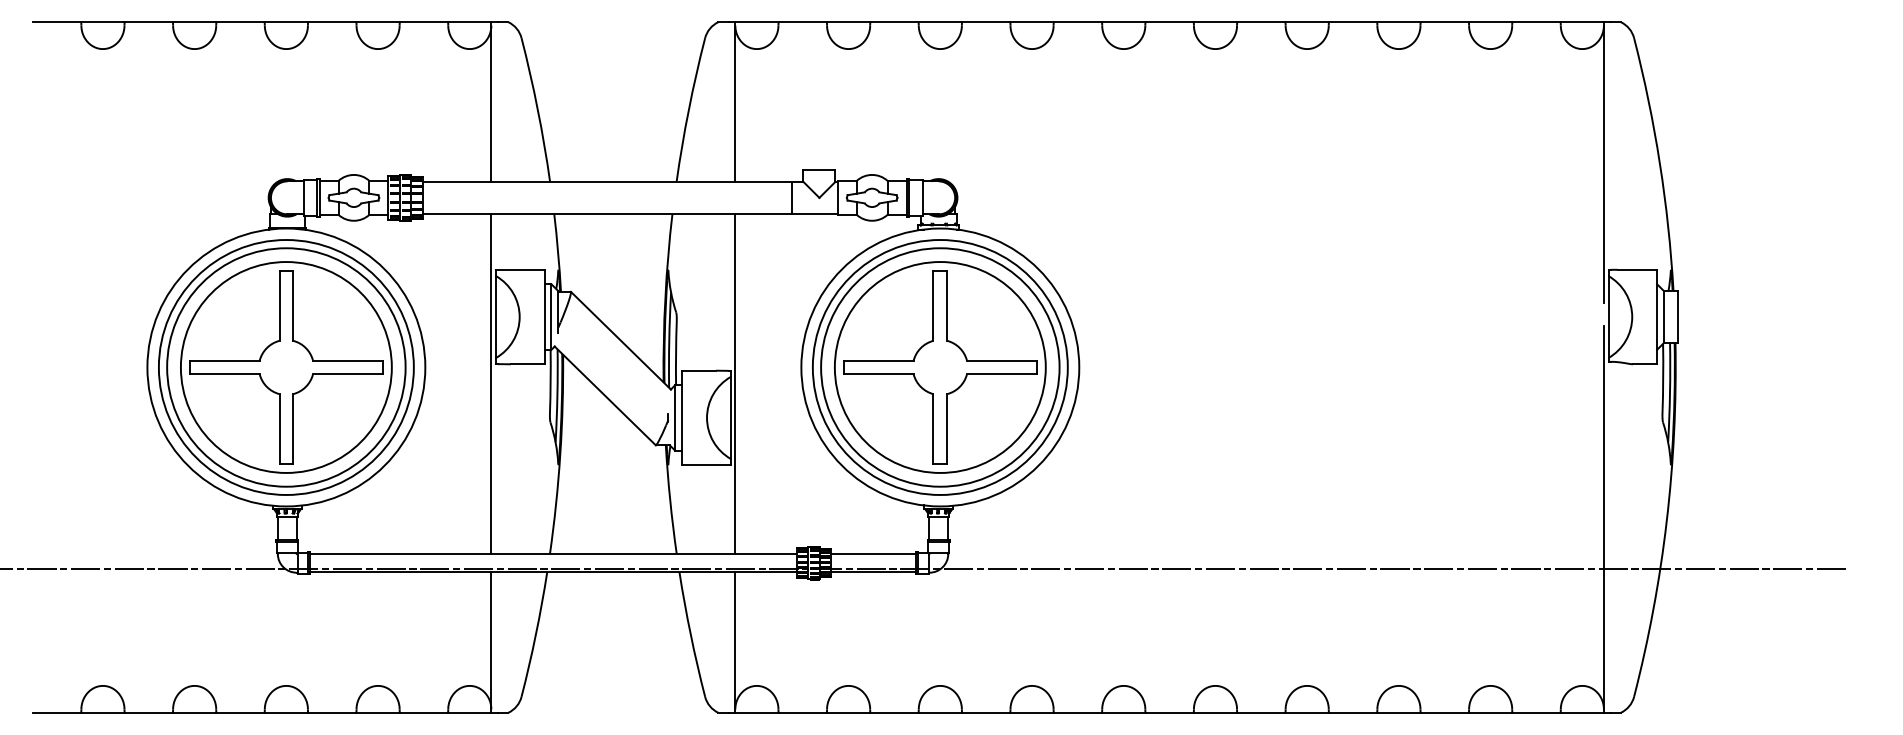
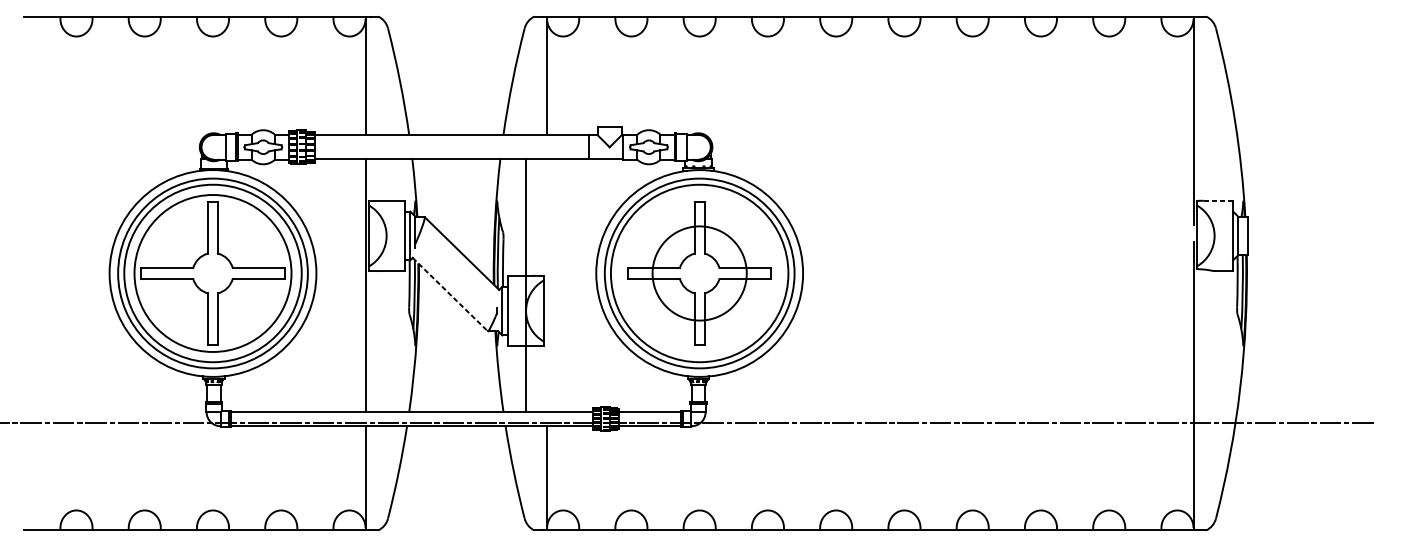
line: (1637, 269) -> (1218, 200), solid -> dashed
circle: (939, 367) -> (699, 273), size x0.6
line: (735, 383) -> (525, 285), moved
line: (605, 395) -> (450, 294), solid -> dashed

